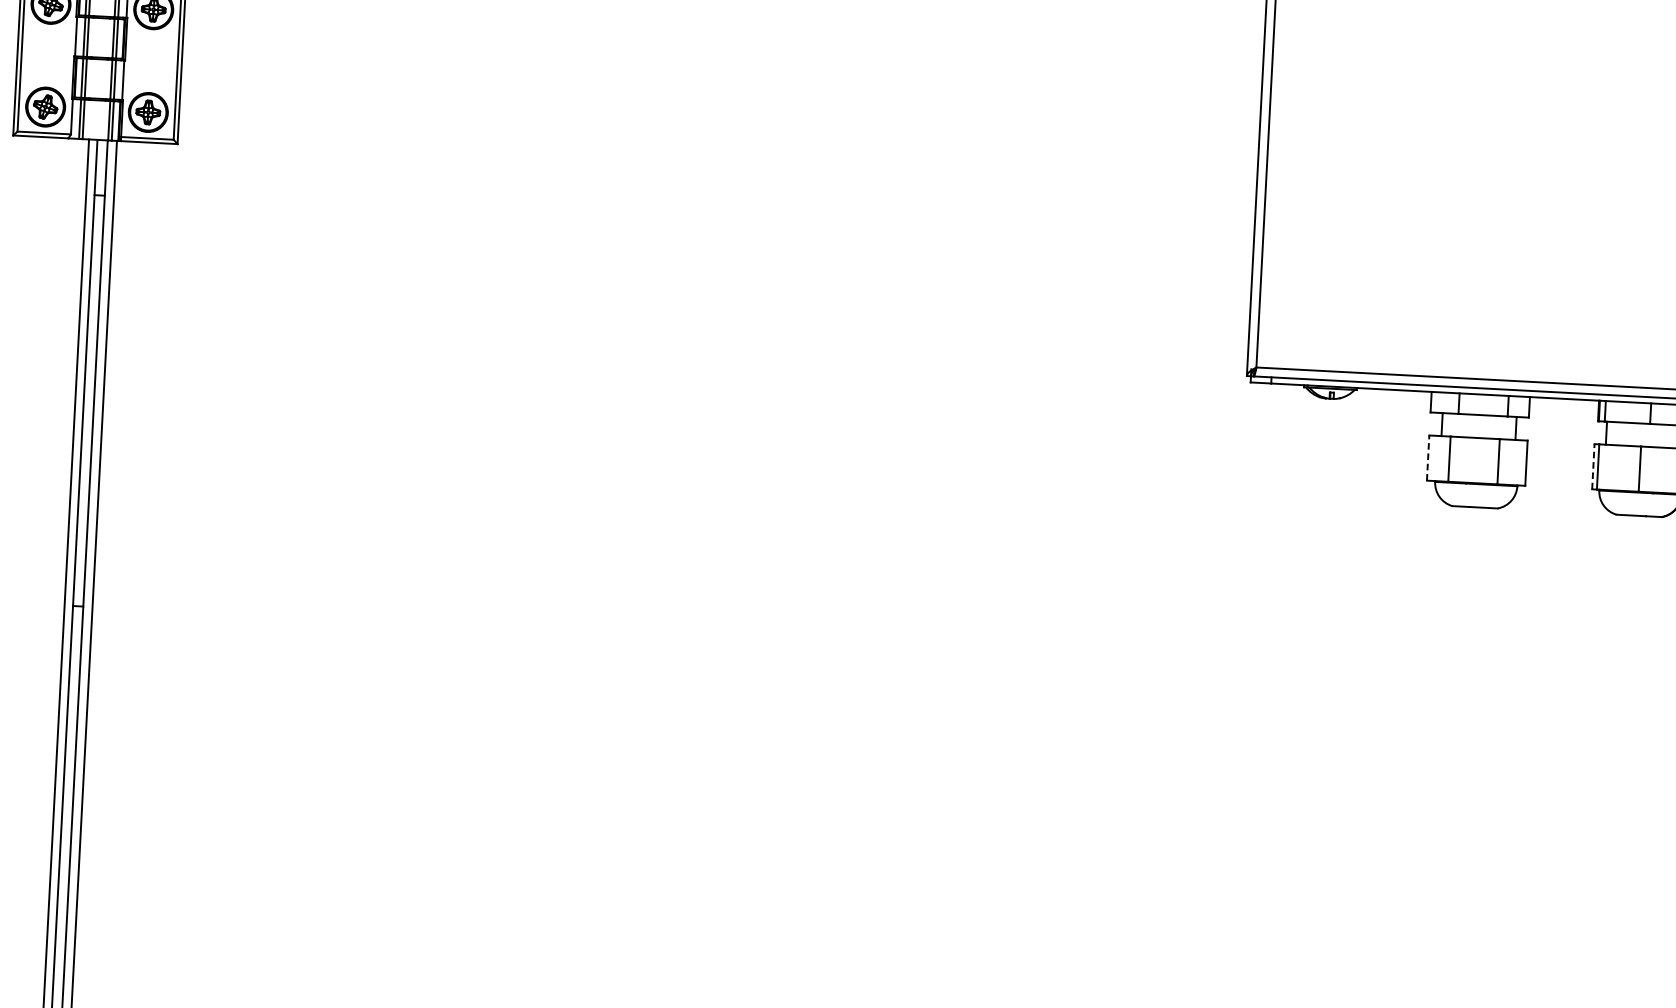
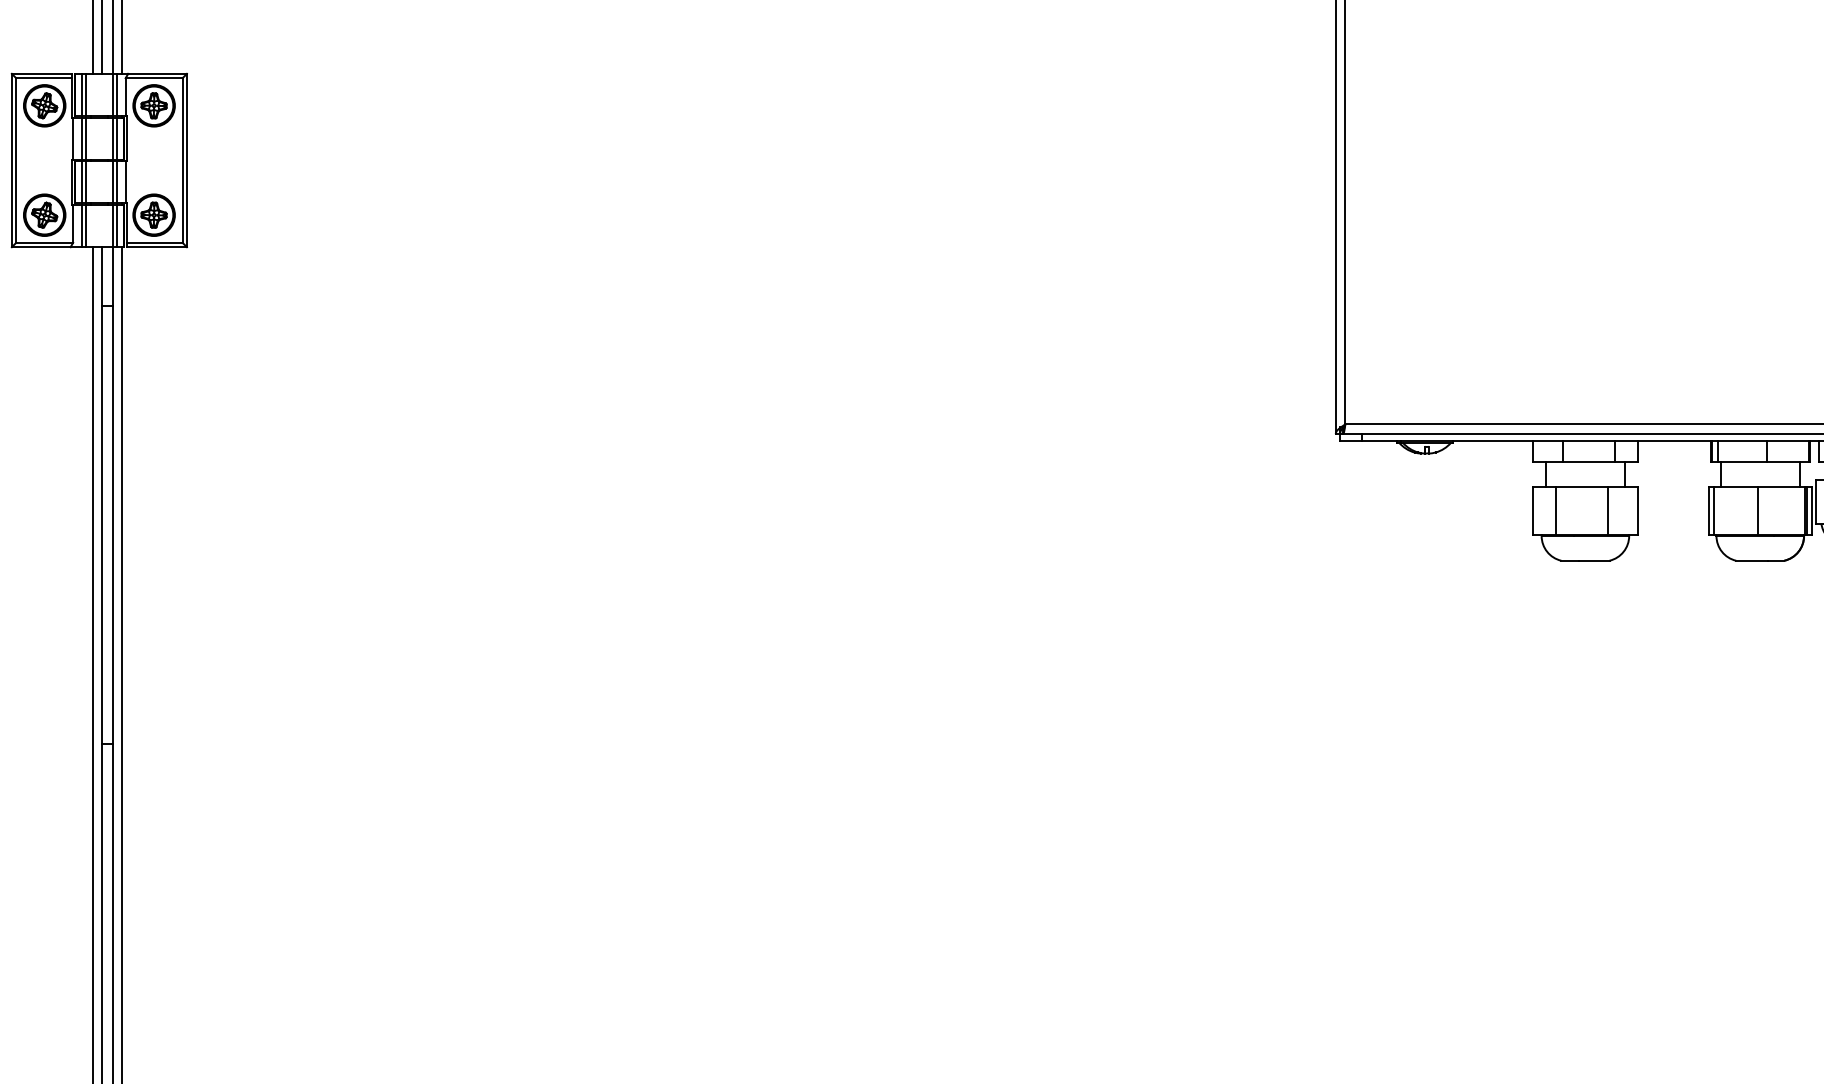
line: (1427, 457) -> (1532, 510), dashed -> solid
line: (1593, 466) -> (1708, 510), dashed -> solid

